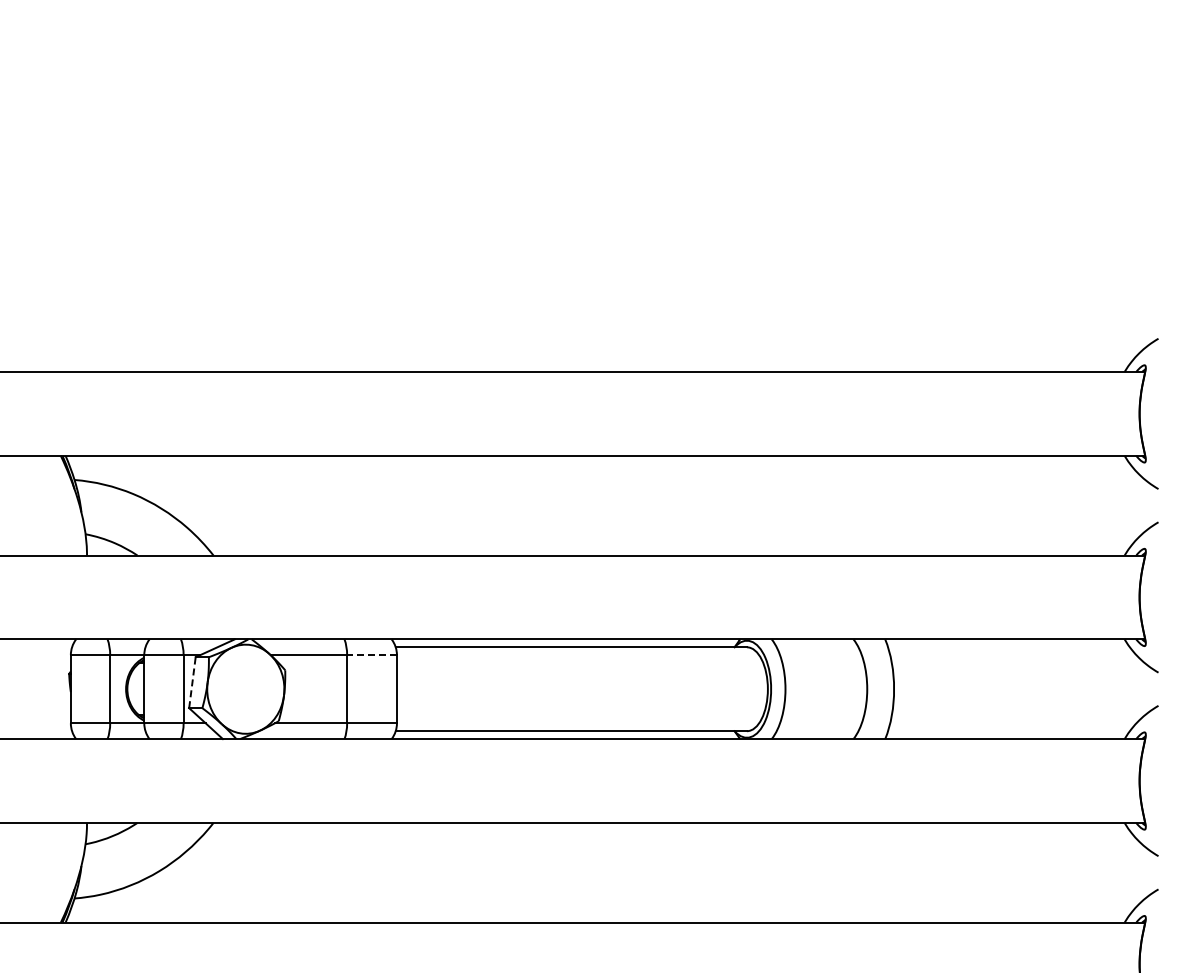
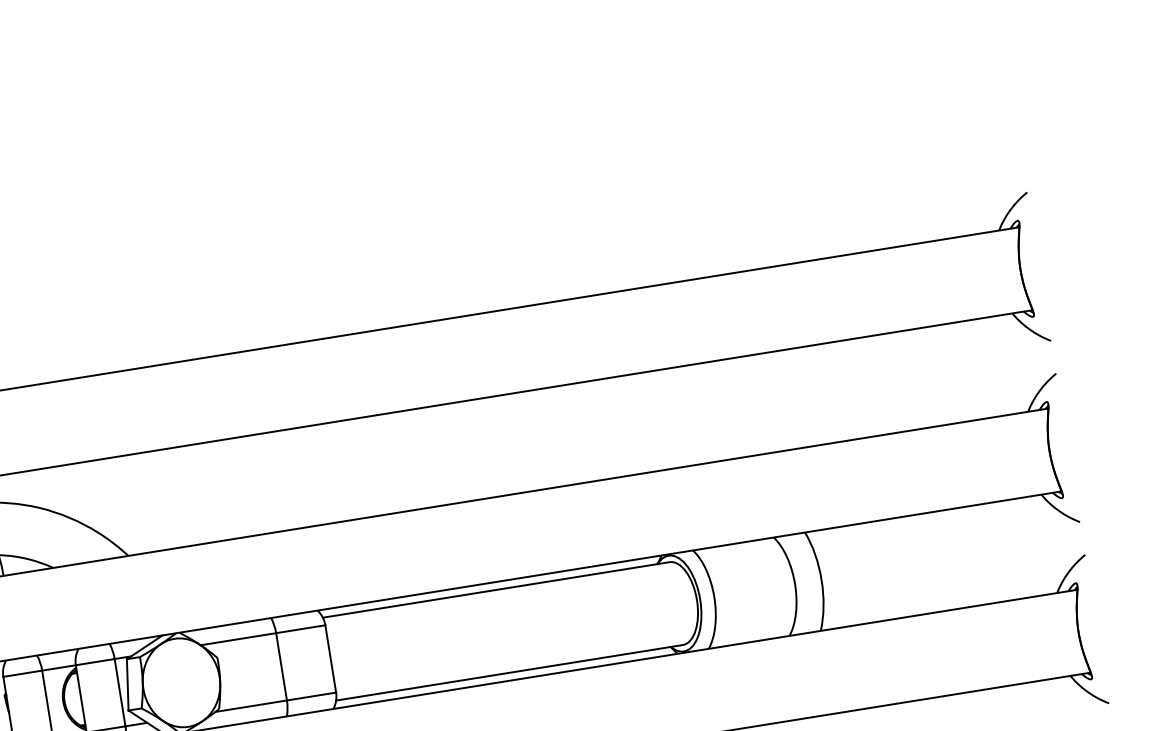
line: (372, 655) -> (301, 629), dashed -> solid
line: (192, 682) -> (127, 684), dashed -> solid

